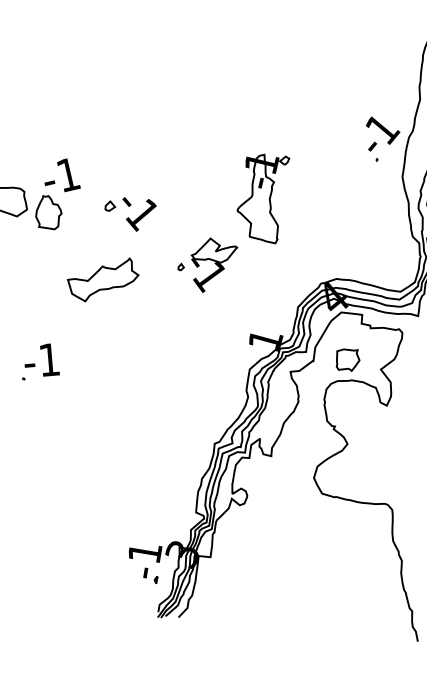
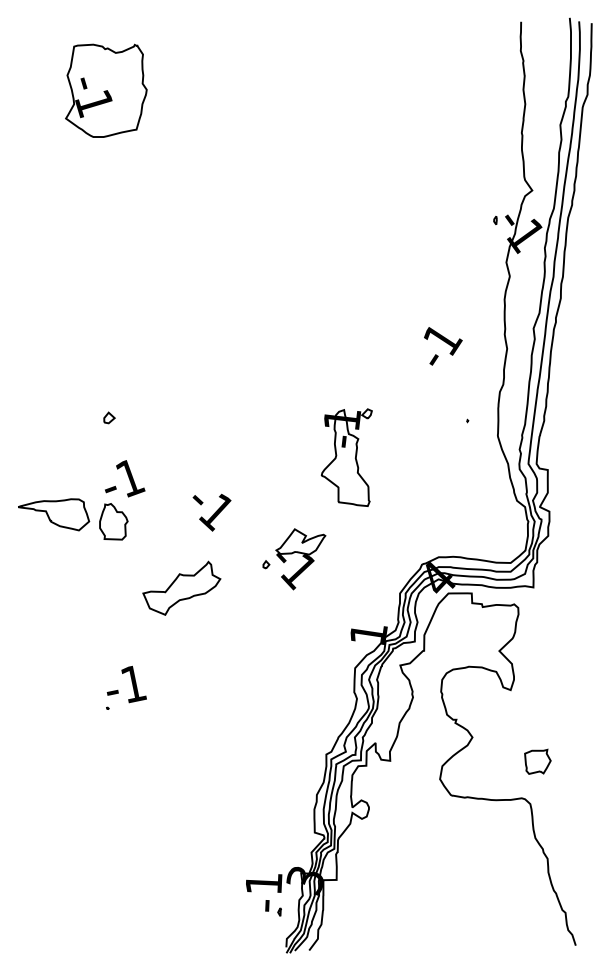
text: (382, 135) -> (443, 346), moved
part: (261, 197) -> (346, 457), moved
part: (110, 205) -> (109, 417), moved
part: (347, 359) -> (537, 761), moved

